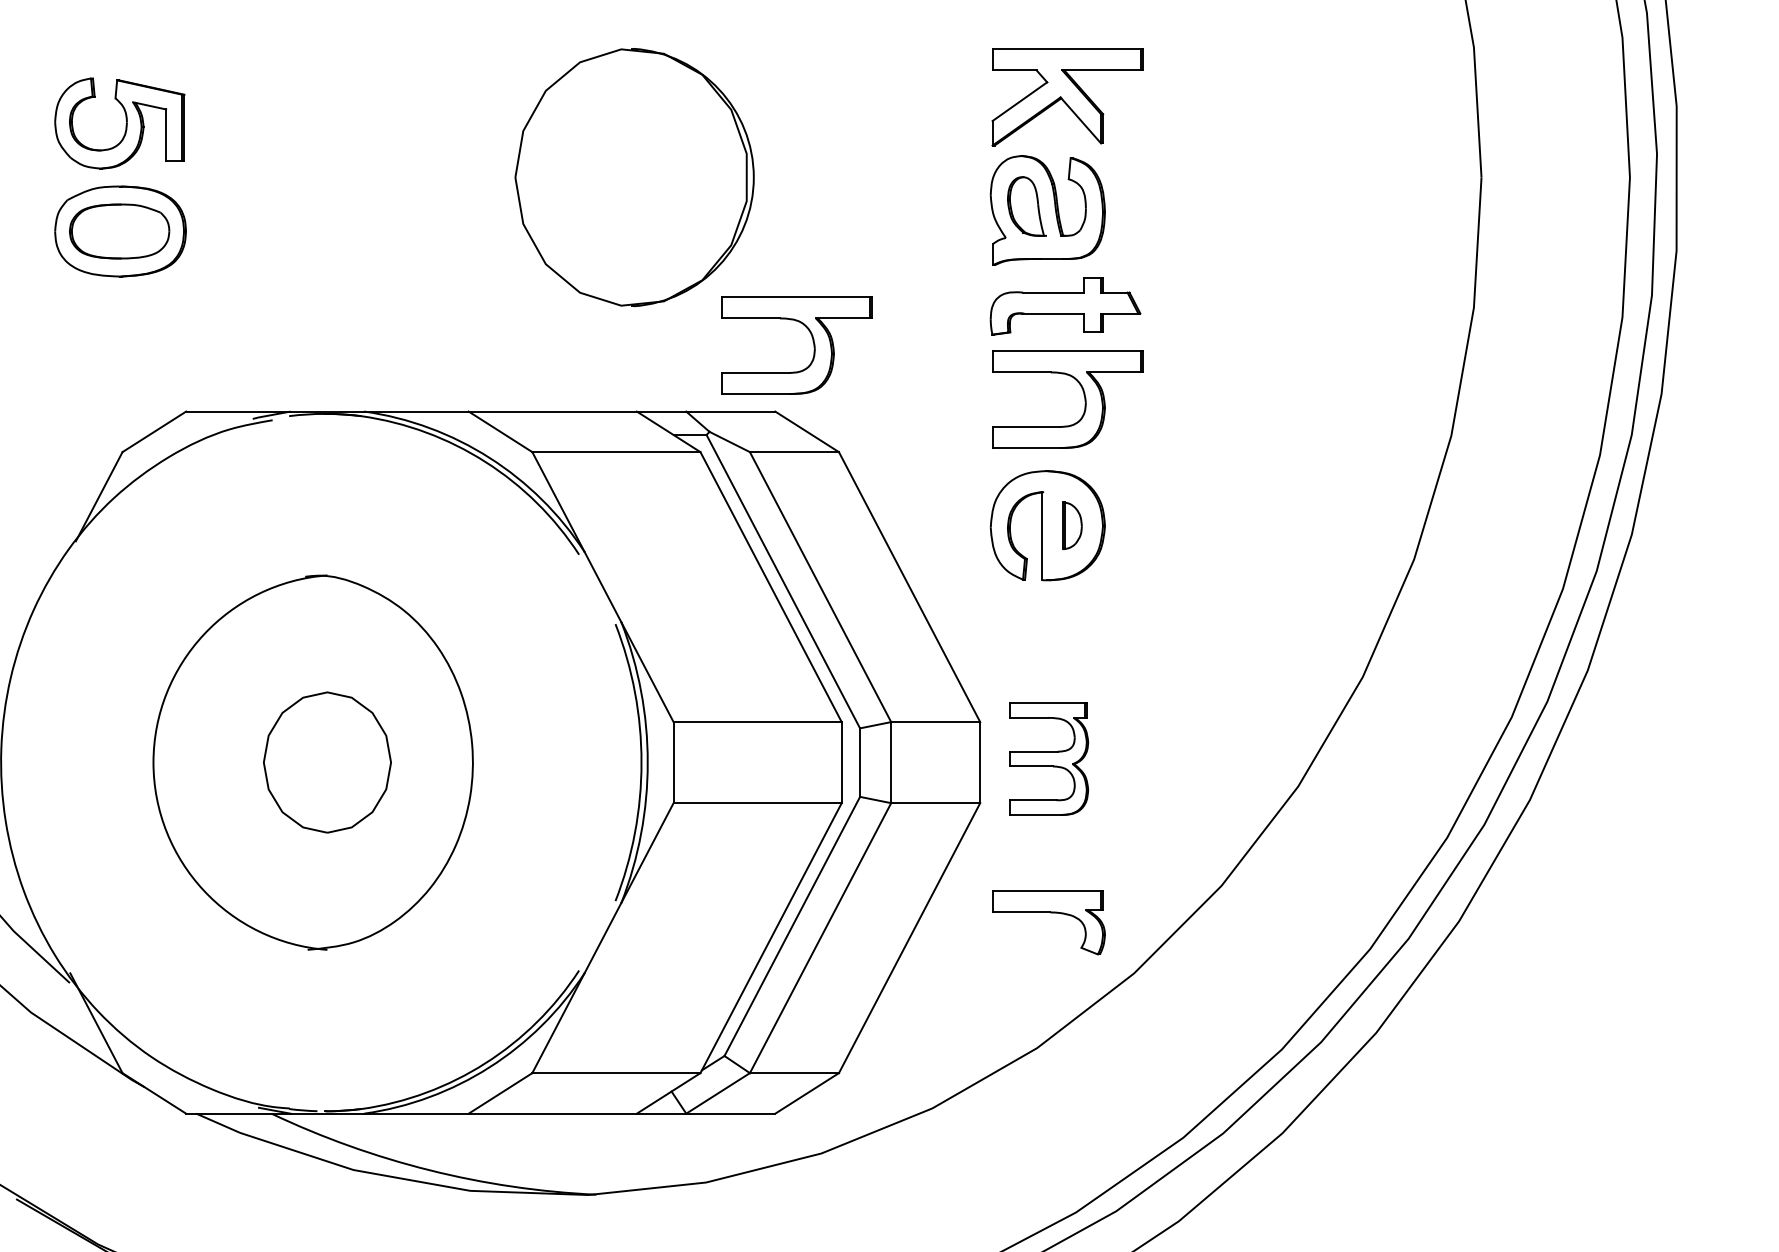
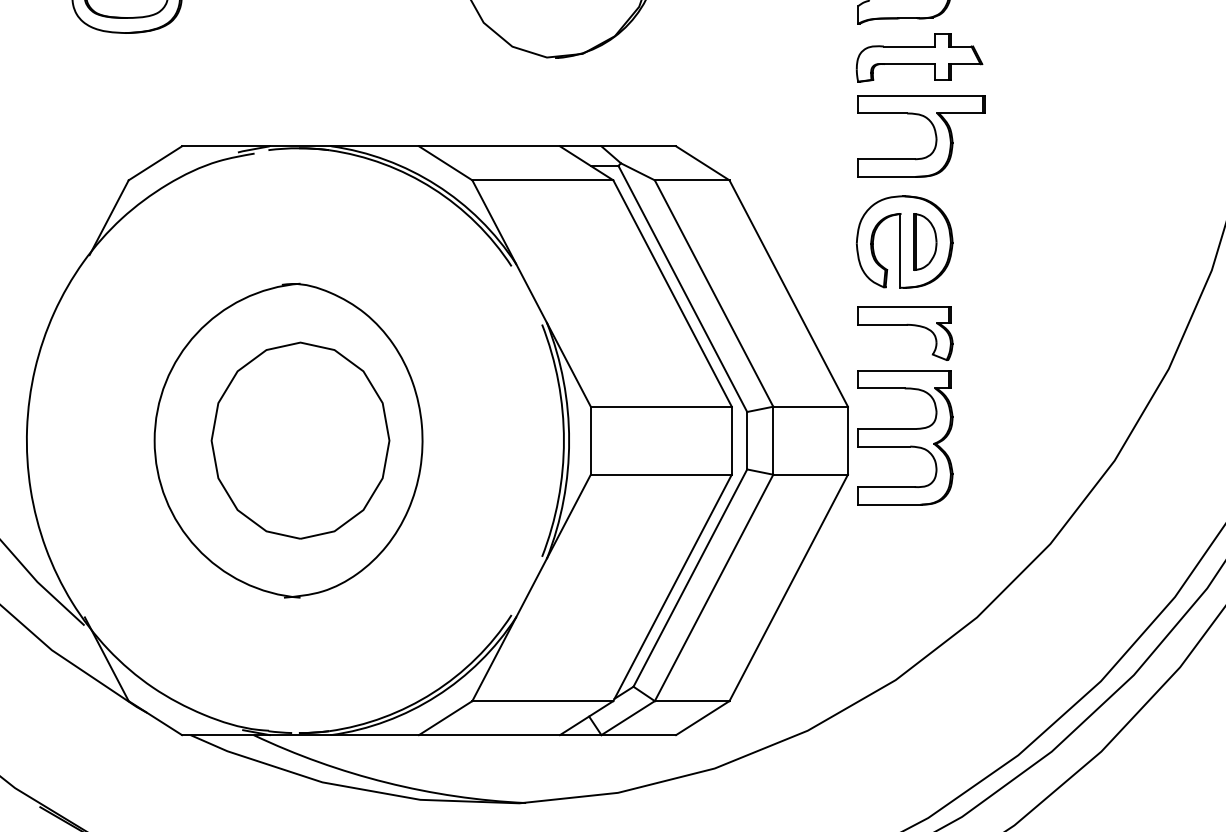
part: (812, 341) -> (707, 87), removed
part: (1072, 525) -> (925, 241), size x1.43
part: (1048, 758) -> (905, 437), size x1.43
part: (327, 762) -> (300, 440), size x1.67
part: (1050, 913) -> (906, 325), moved

